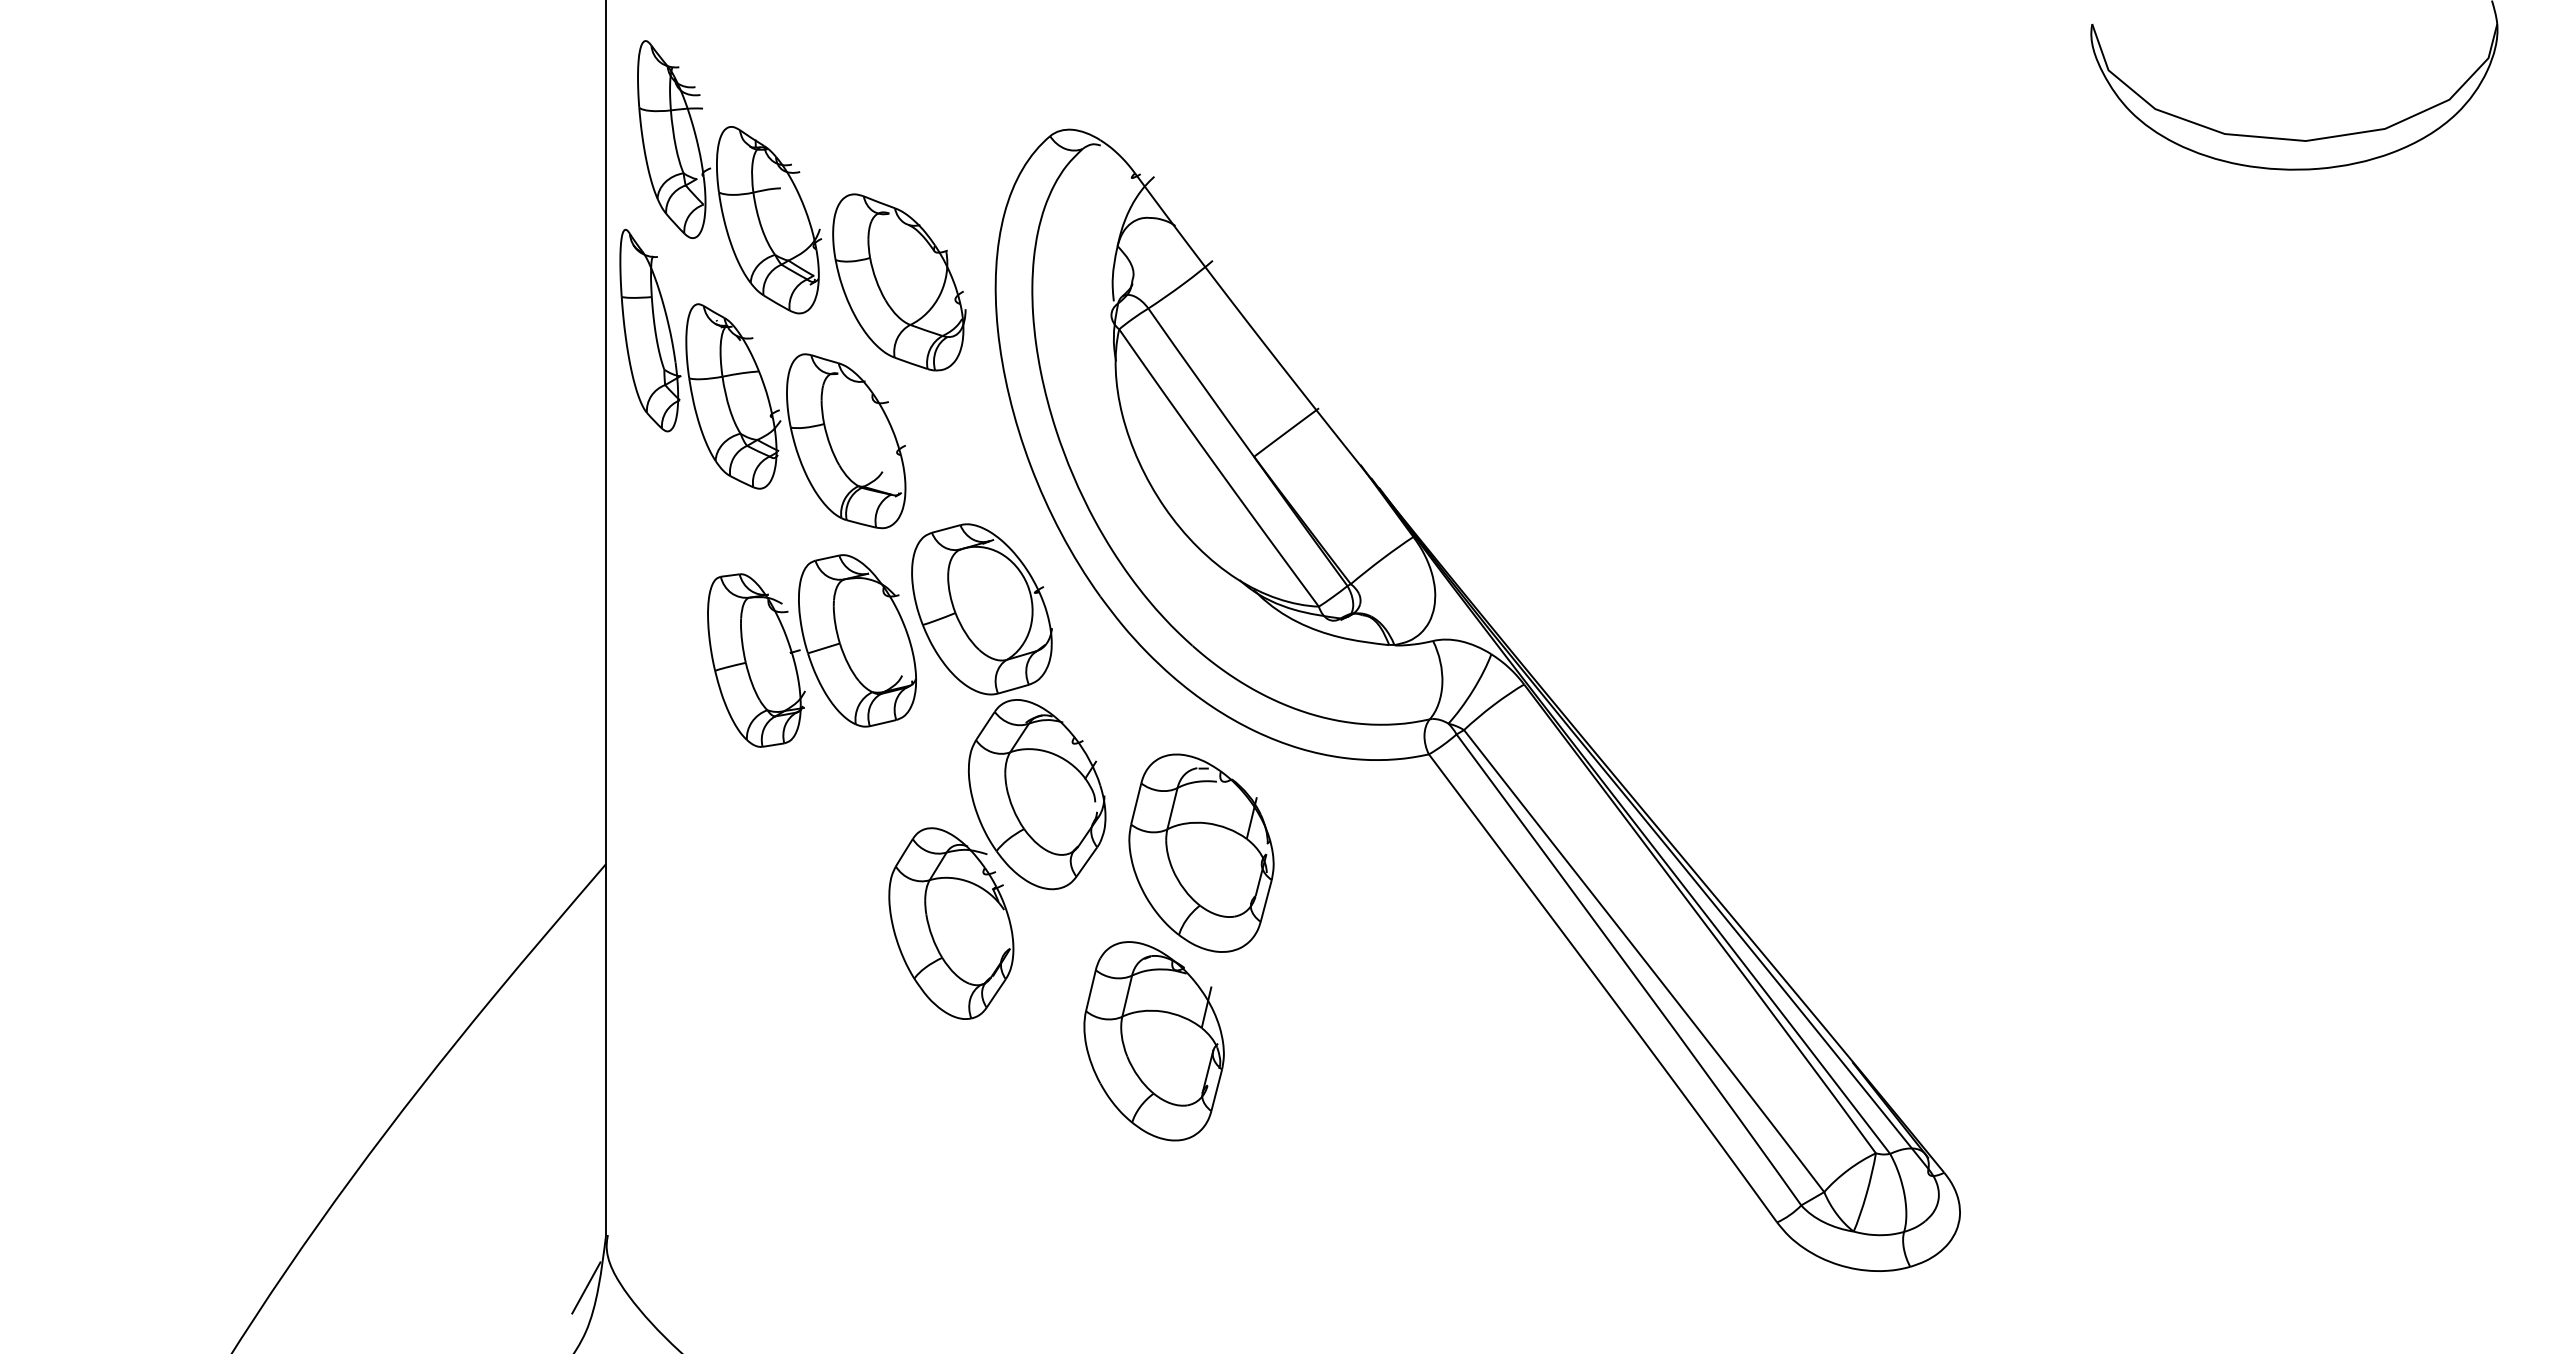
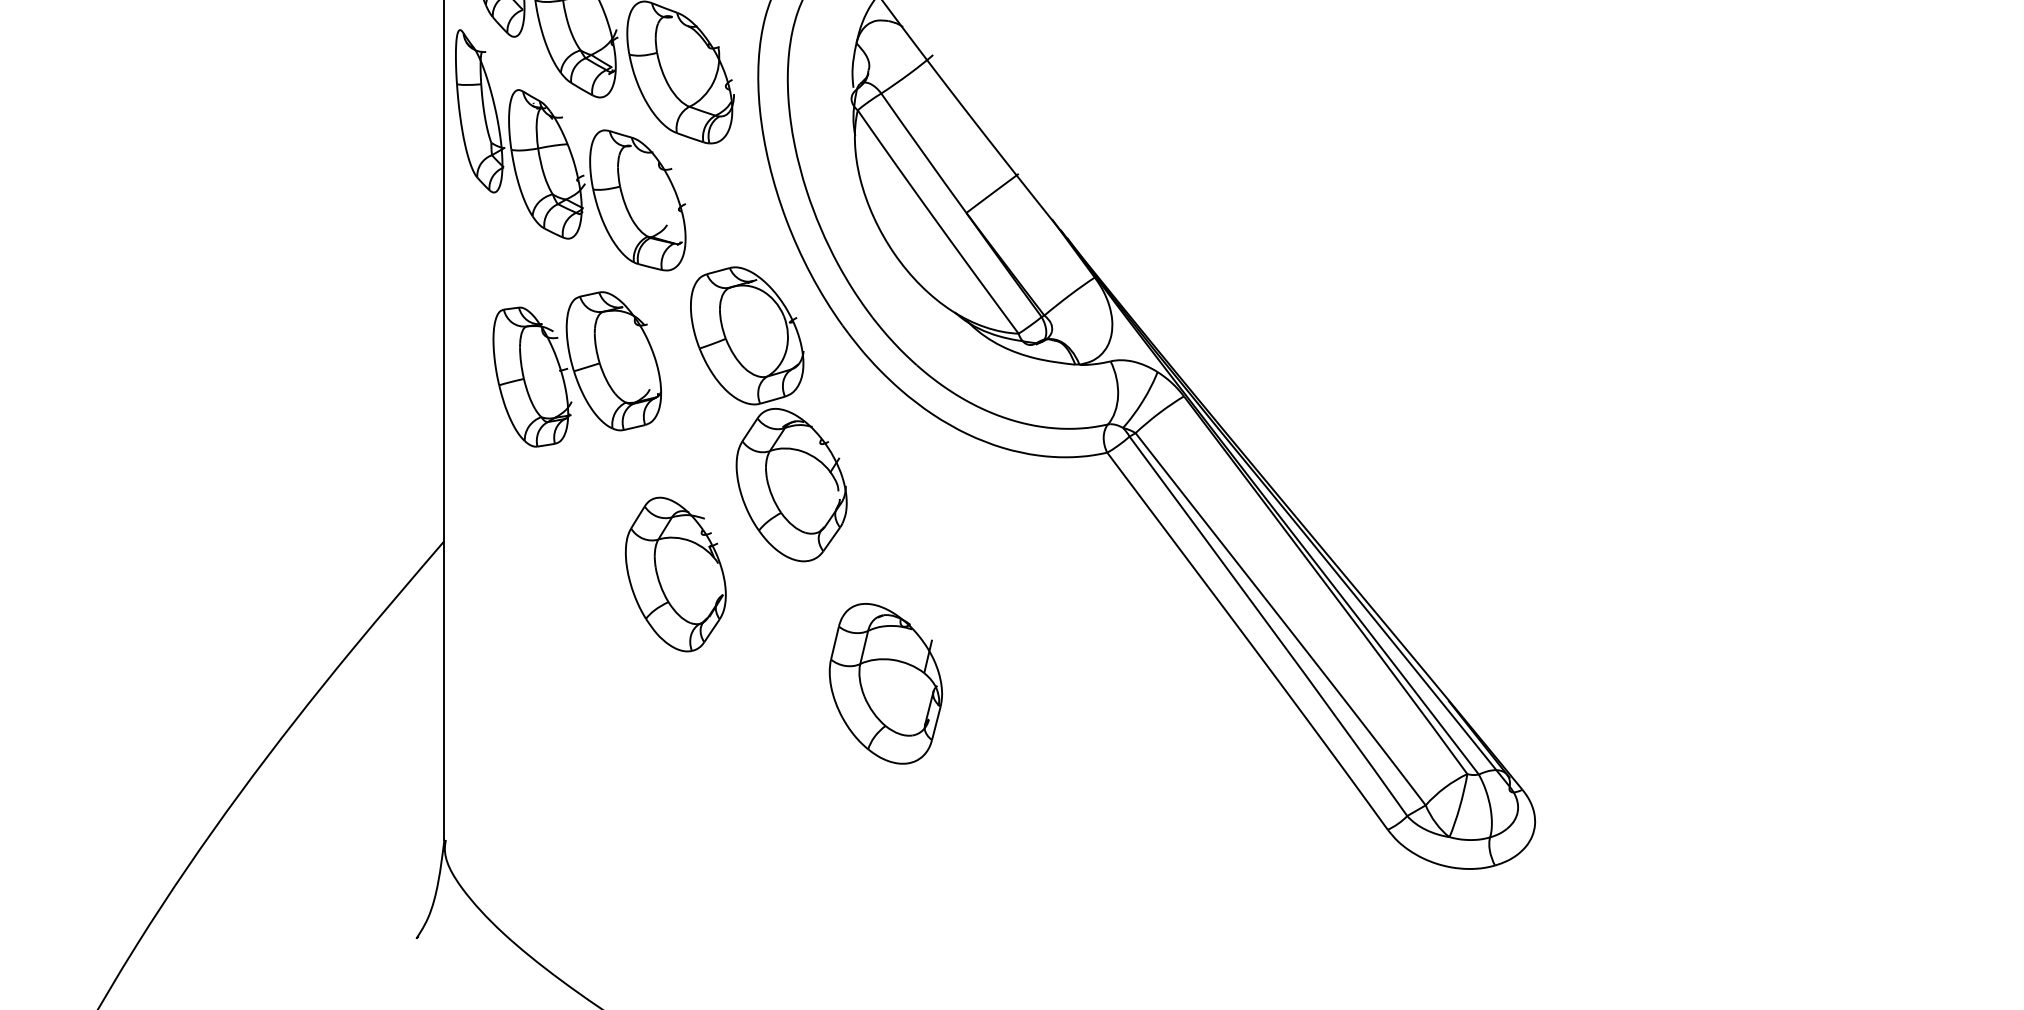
part: (811, 650) -> (576, 369), moved
part: (1201, 852) -> (924, 531), removed
part: (951, 923) -> (675, 574), moved
line: (586, 1287) -> (428, 882), removed

